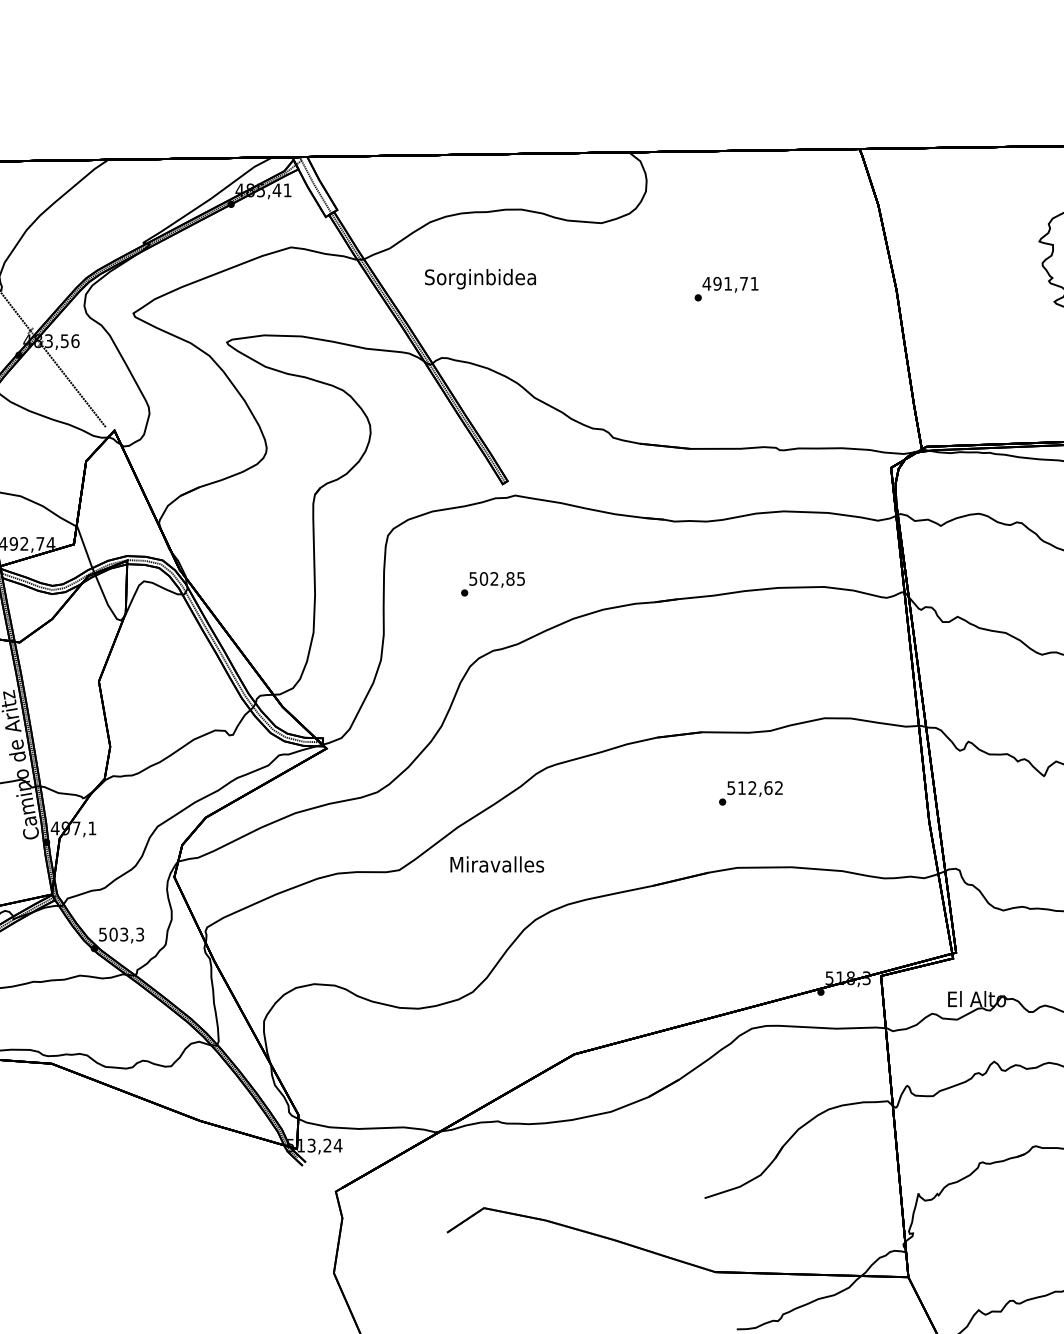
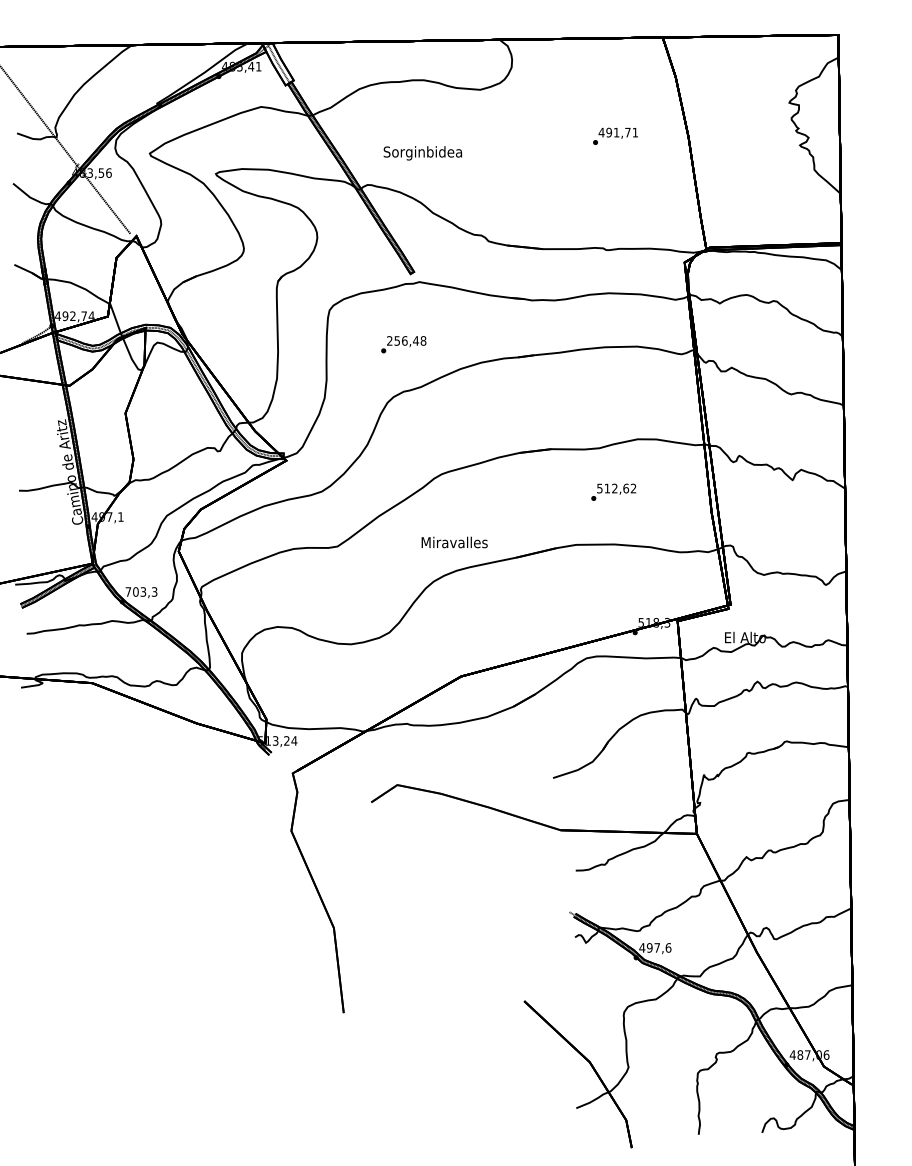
text: (479, 279) -> (422, 153), moved
text: (726, 287) -> (615, 135), moved
text: (496, 578) -> (406, 340), 502,85 -> 256,48
text: (750, 792) -> (613, 491), moved
text: (496, 864) -> (454, 542), moved
text: (103, 933) -> (128, 591), 503,3 -> 703,3

